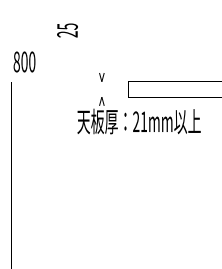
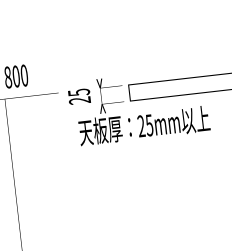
text: (67, 30) -> (79, 96), moved
text: (143, 121) -> (149, 125), 21mm -> 25mm

